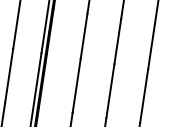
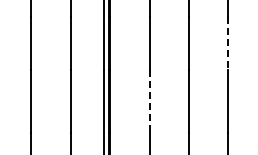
line: (151, 47) -> (228, 44), solid -> dashed
line: (76, 86) -> (149, 102), solid -> dashed

